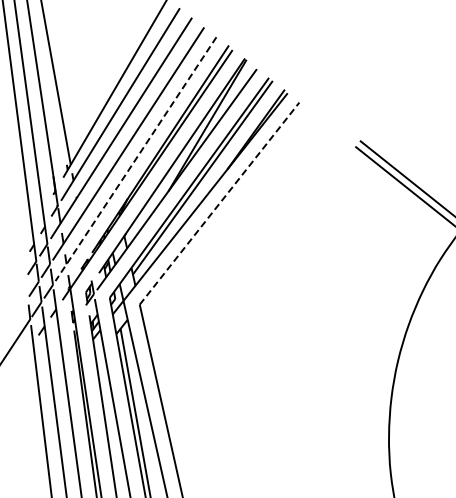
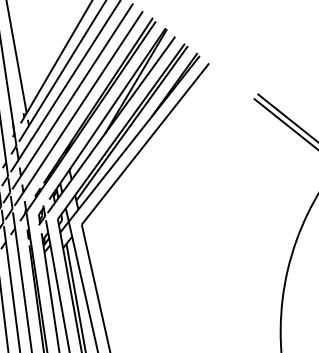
line: (135, 159) -> (78, 108), dashed -> solid
line: (219, 203) -> (145, 143), dashed -> solid

